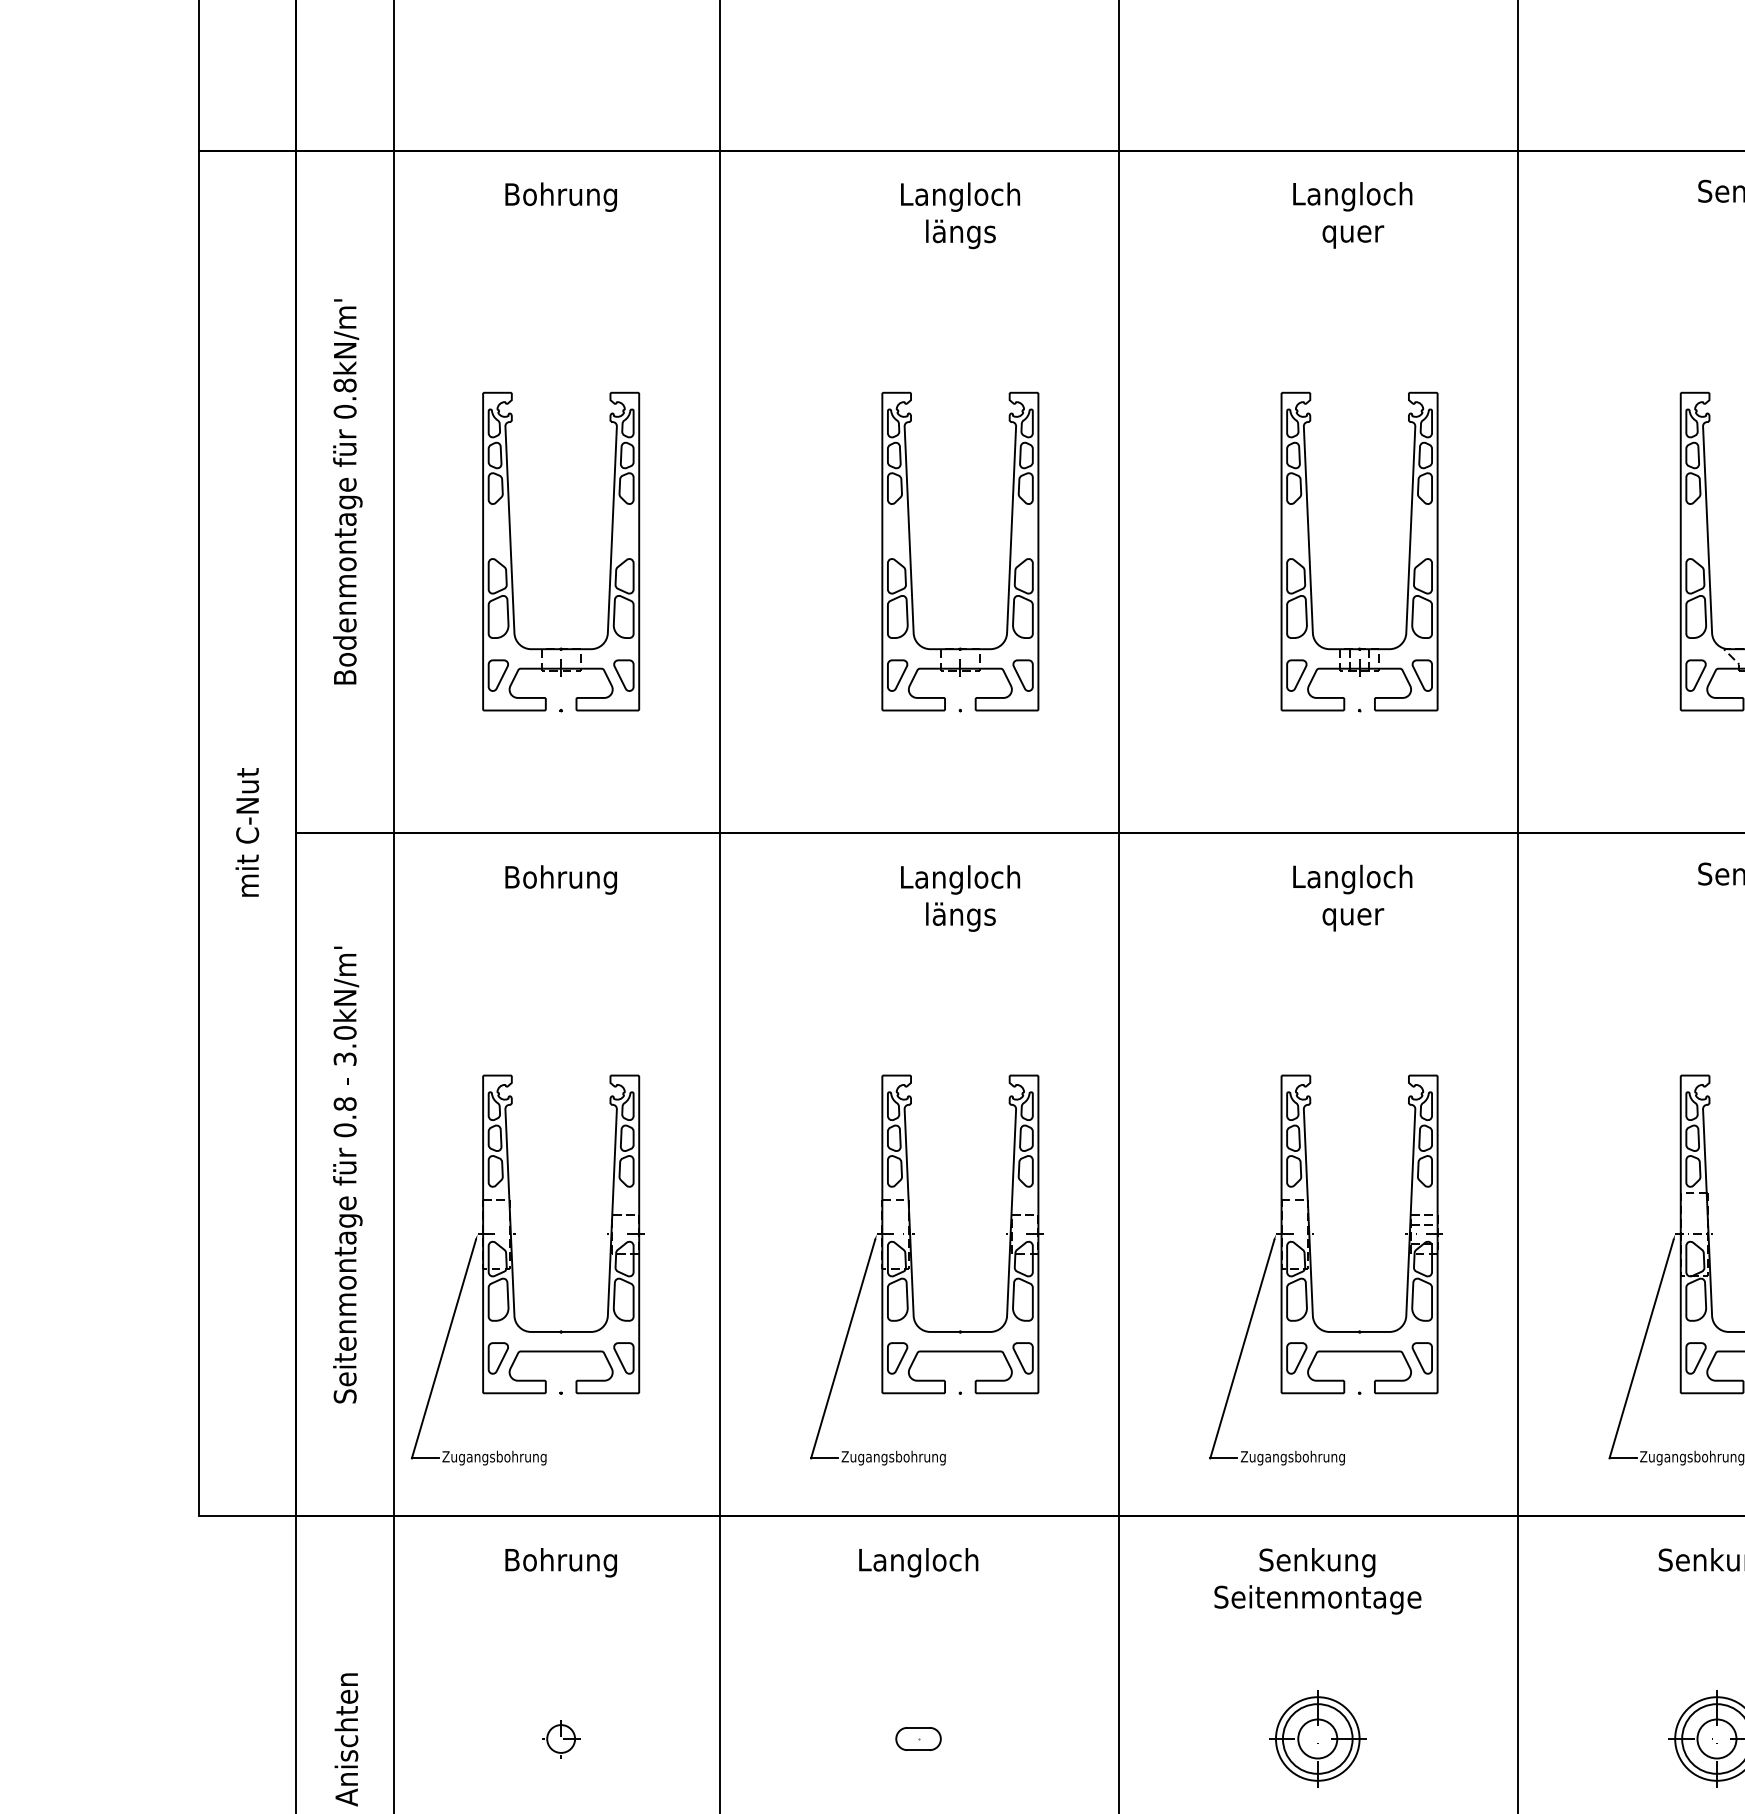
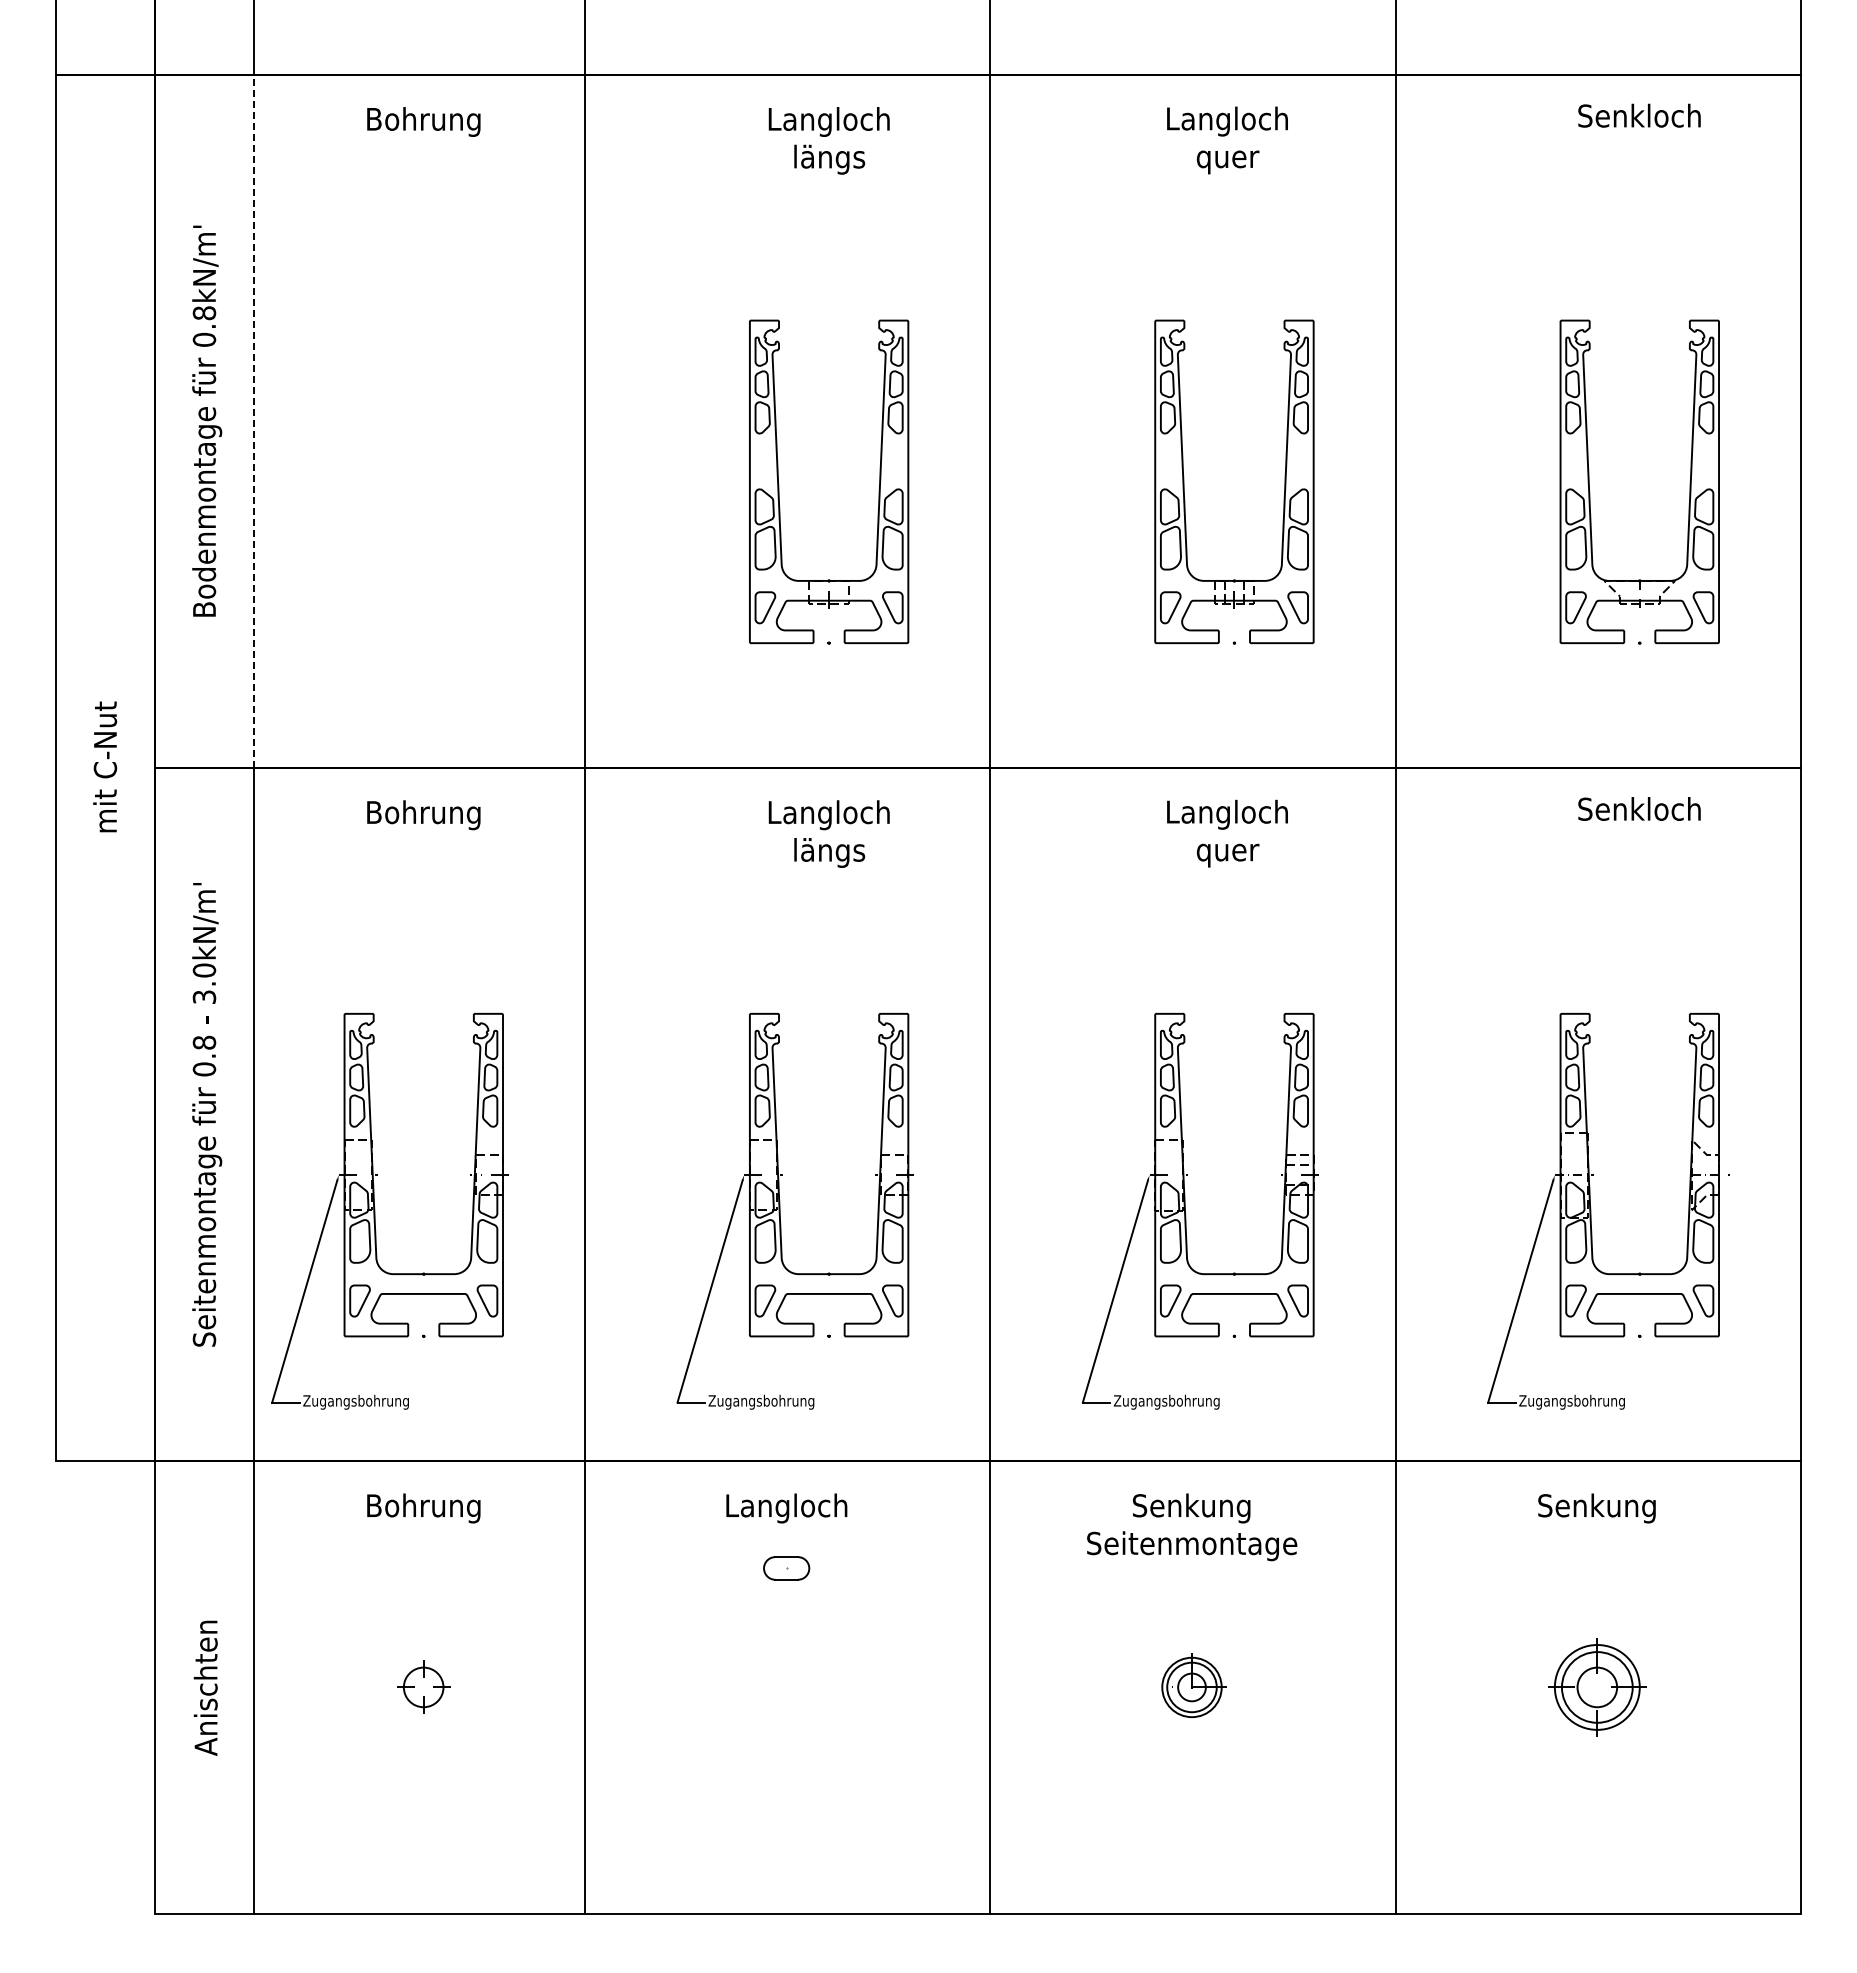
line: (394, 492) -> (254, 421), solid -> dashed
part: (511, 551) -> (373, 481), removed
part: (560, 1739) -> (423, 1687), size x1.4
part: (918, 1739) -> (786, 1568), moved
part: (1317, 1739) -> (1191, 1687), size x0.7

